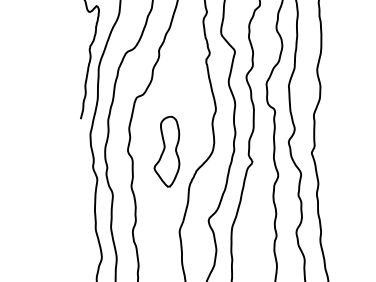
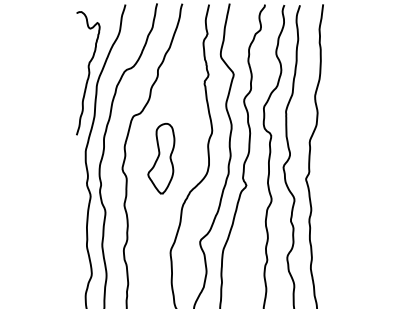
part: (167, 151) -> (161, 158), moved

